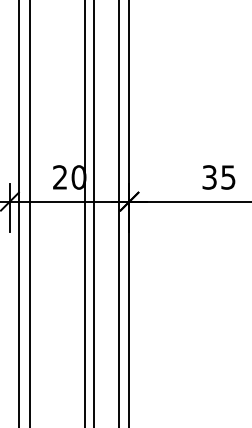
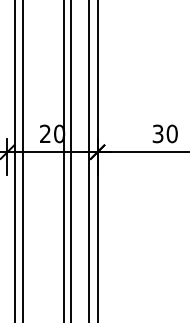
text: (227, 176) -> (171, 133), 35 -> 30

